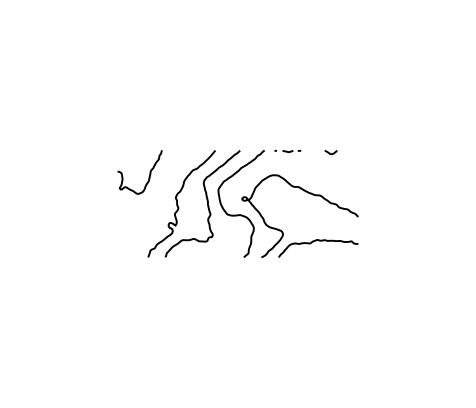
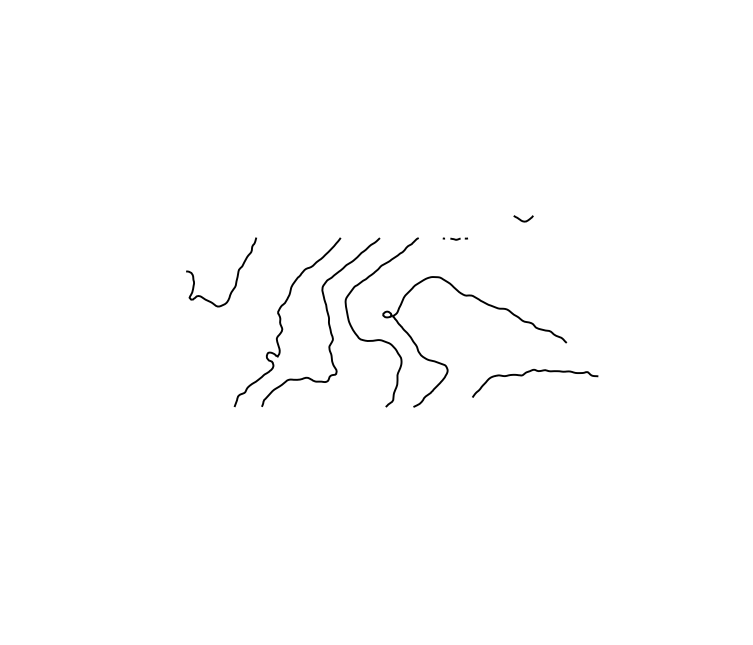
part: (287, 150) -> (454, 237), size x0.6
curve: (329, 152) -> (521, 218), moved
curve: (318, 241) -> (535, 372), moved

